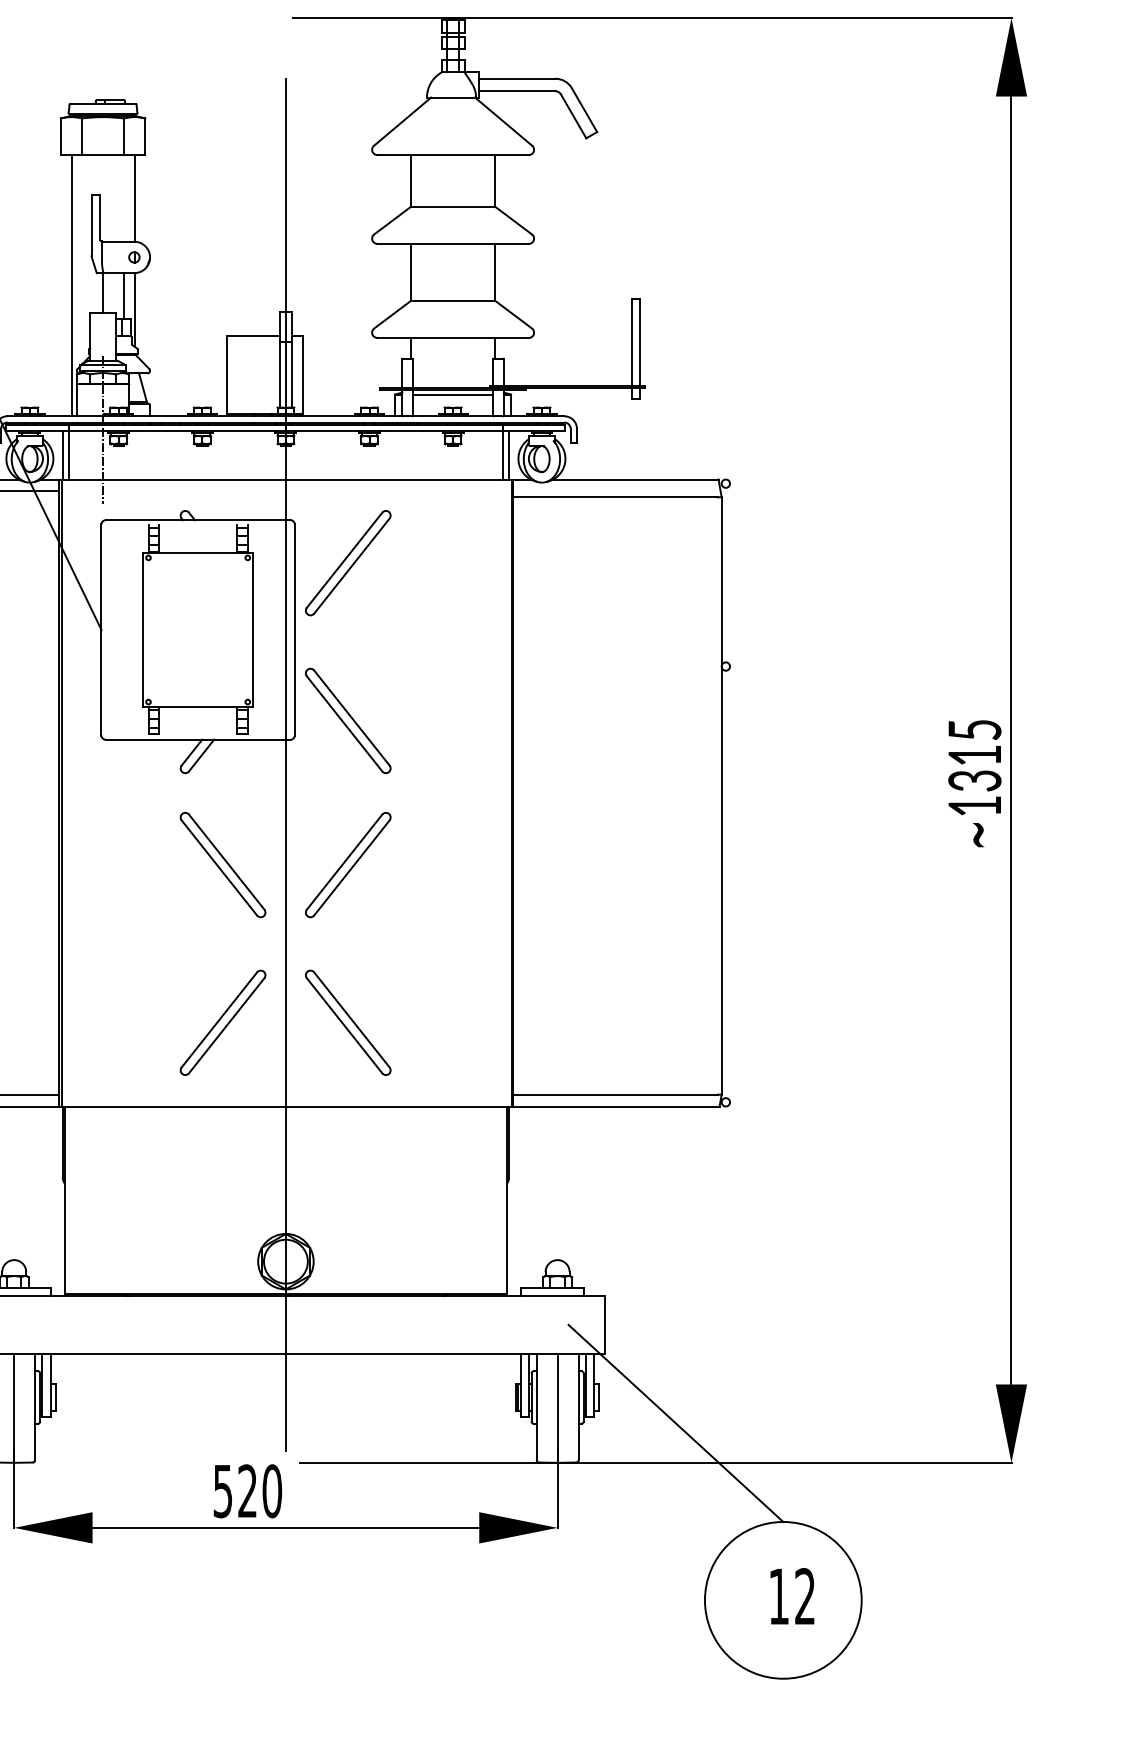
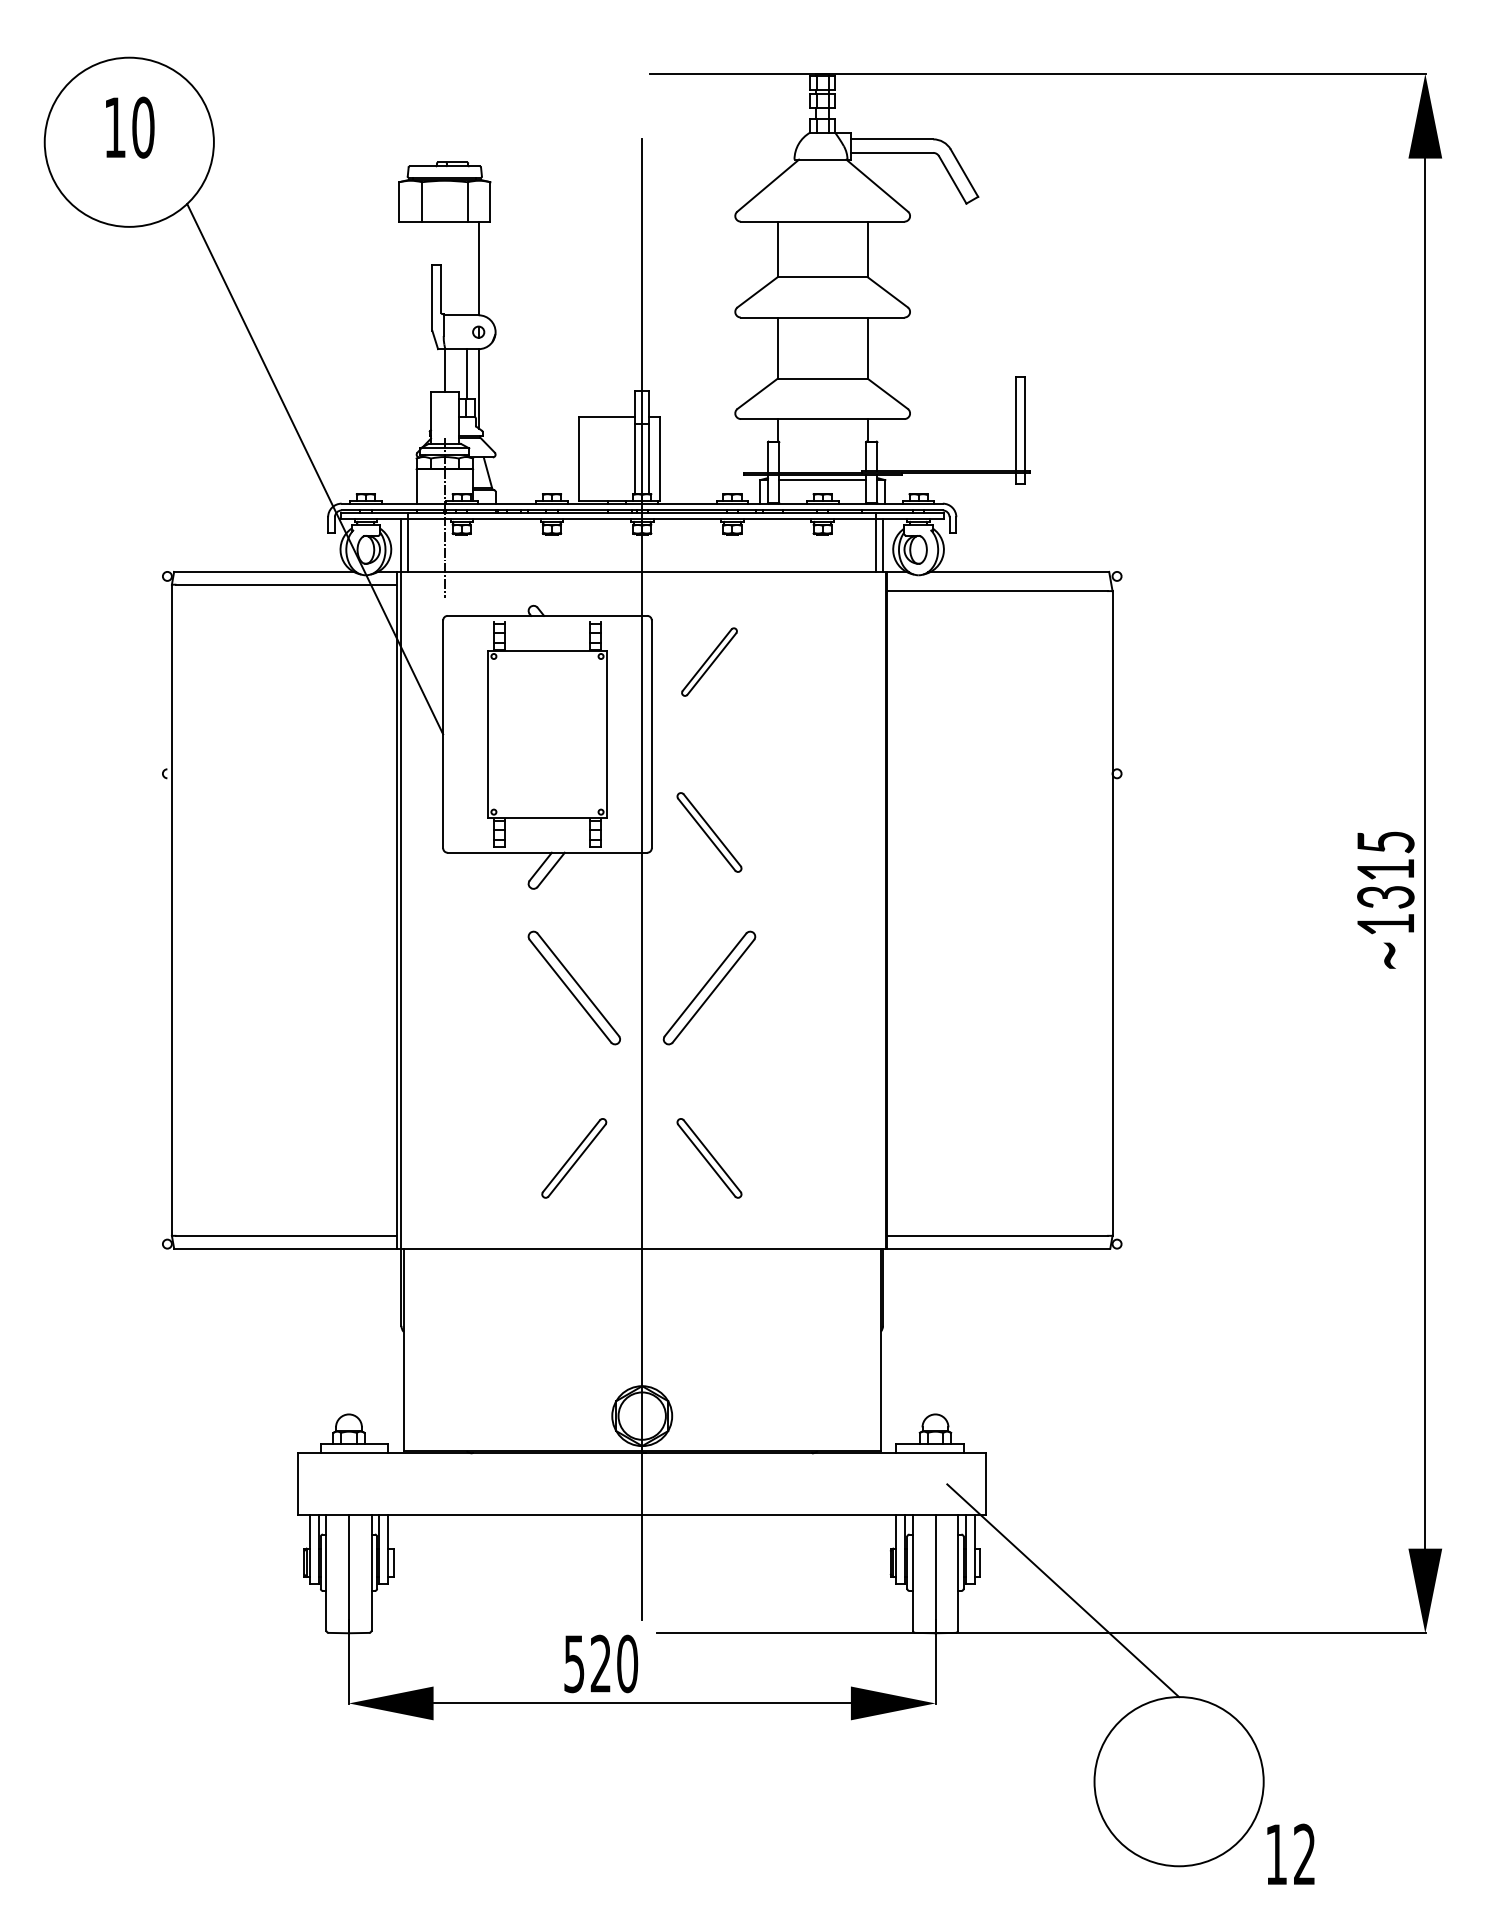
line: (71, 285) -> (410, 362), removed
part: (348, 562) -> (709, 661), size x0.6
part: (348, 720) -> (709, 832), size x0.7
part: (222, 1022) -> (573, 1158), size x0.7
part: (348, 1022) -> (709, 1158), size x0.7
text: (792, 1595) -> (1290, 1853), moved

